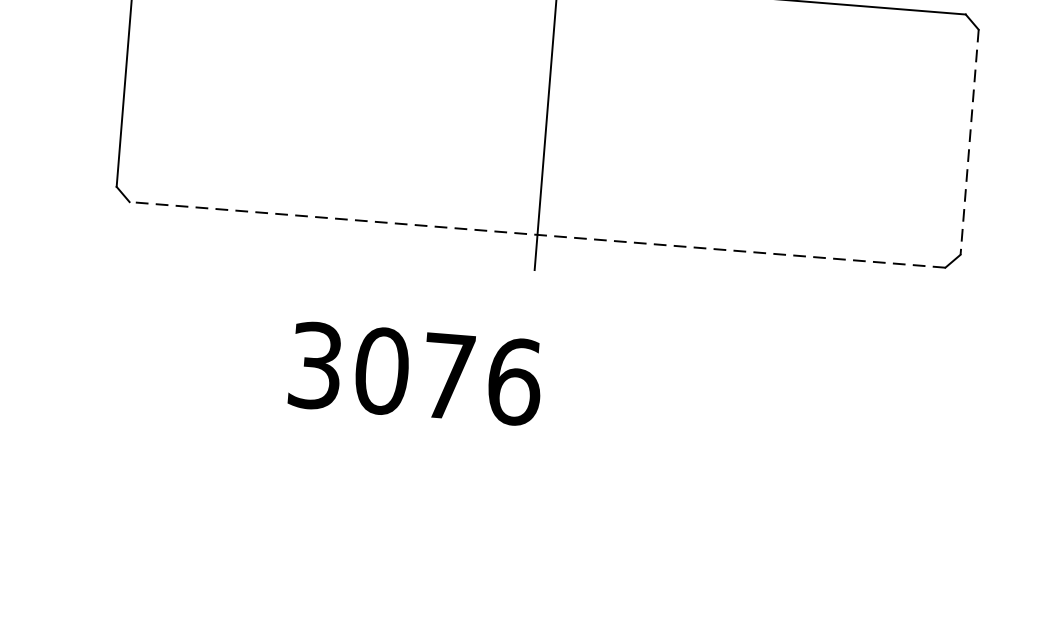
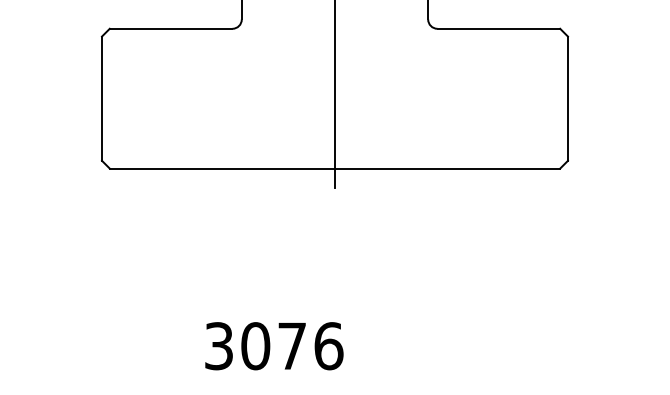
line: (968, 143) -> (567, 99), dashed -> solid
line: (536, 234) -> (334, 168), dashed -> solid
text: (416, 374) -> (274, 346), moved

